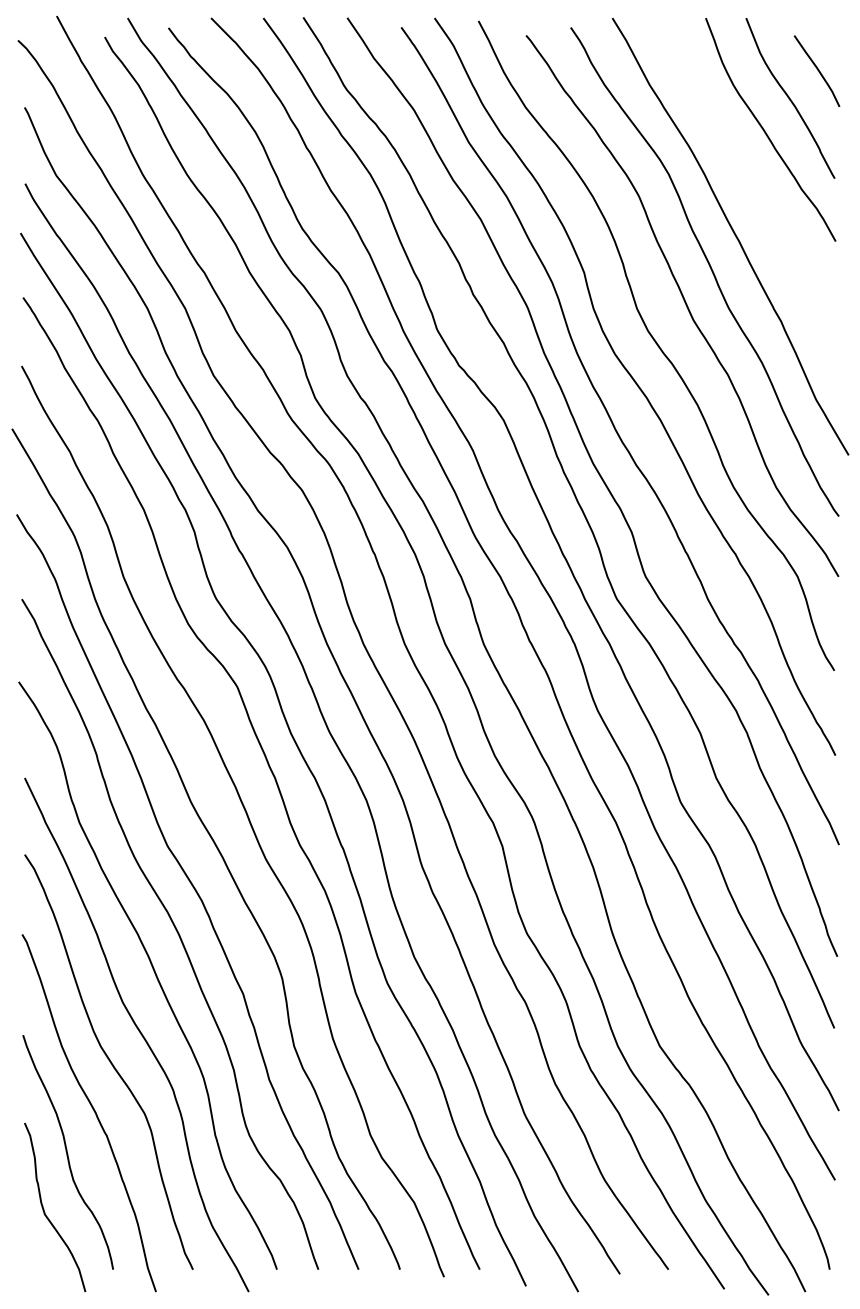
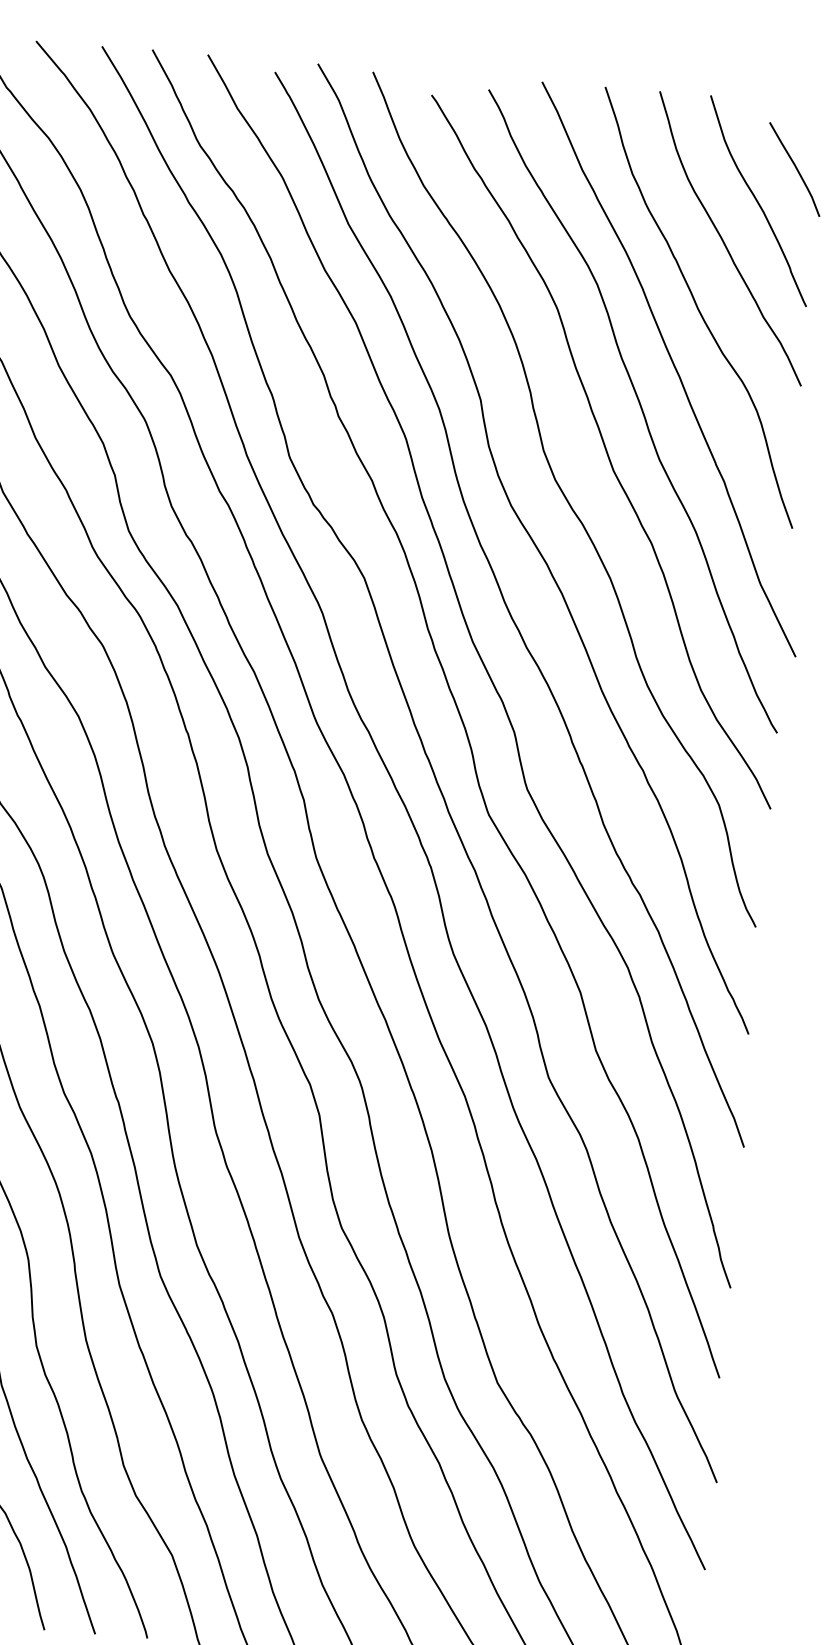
curve: (750, 186) -> (699, 308), added

